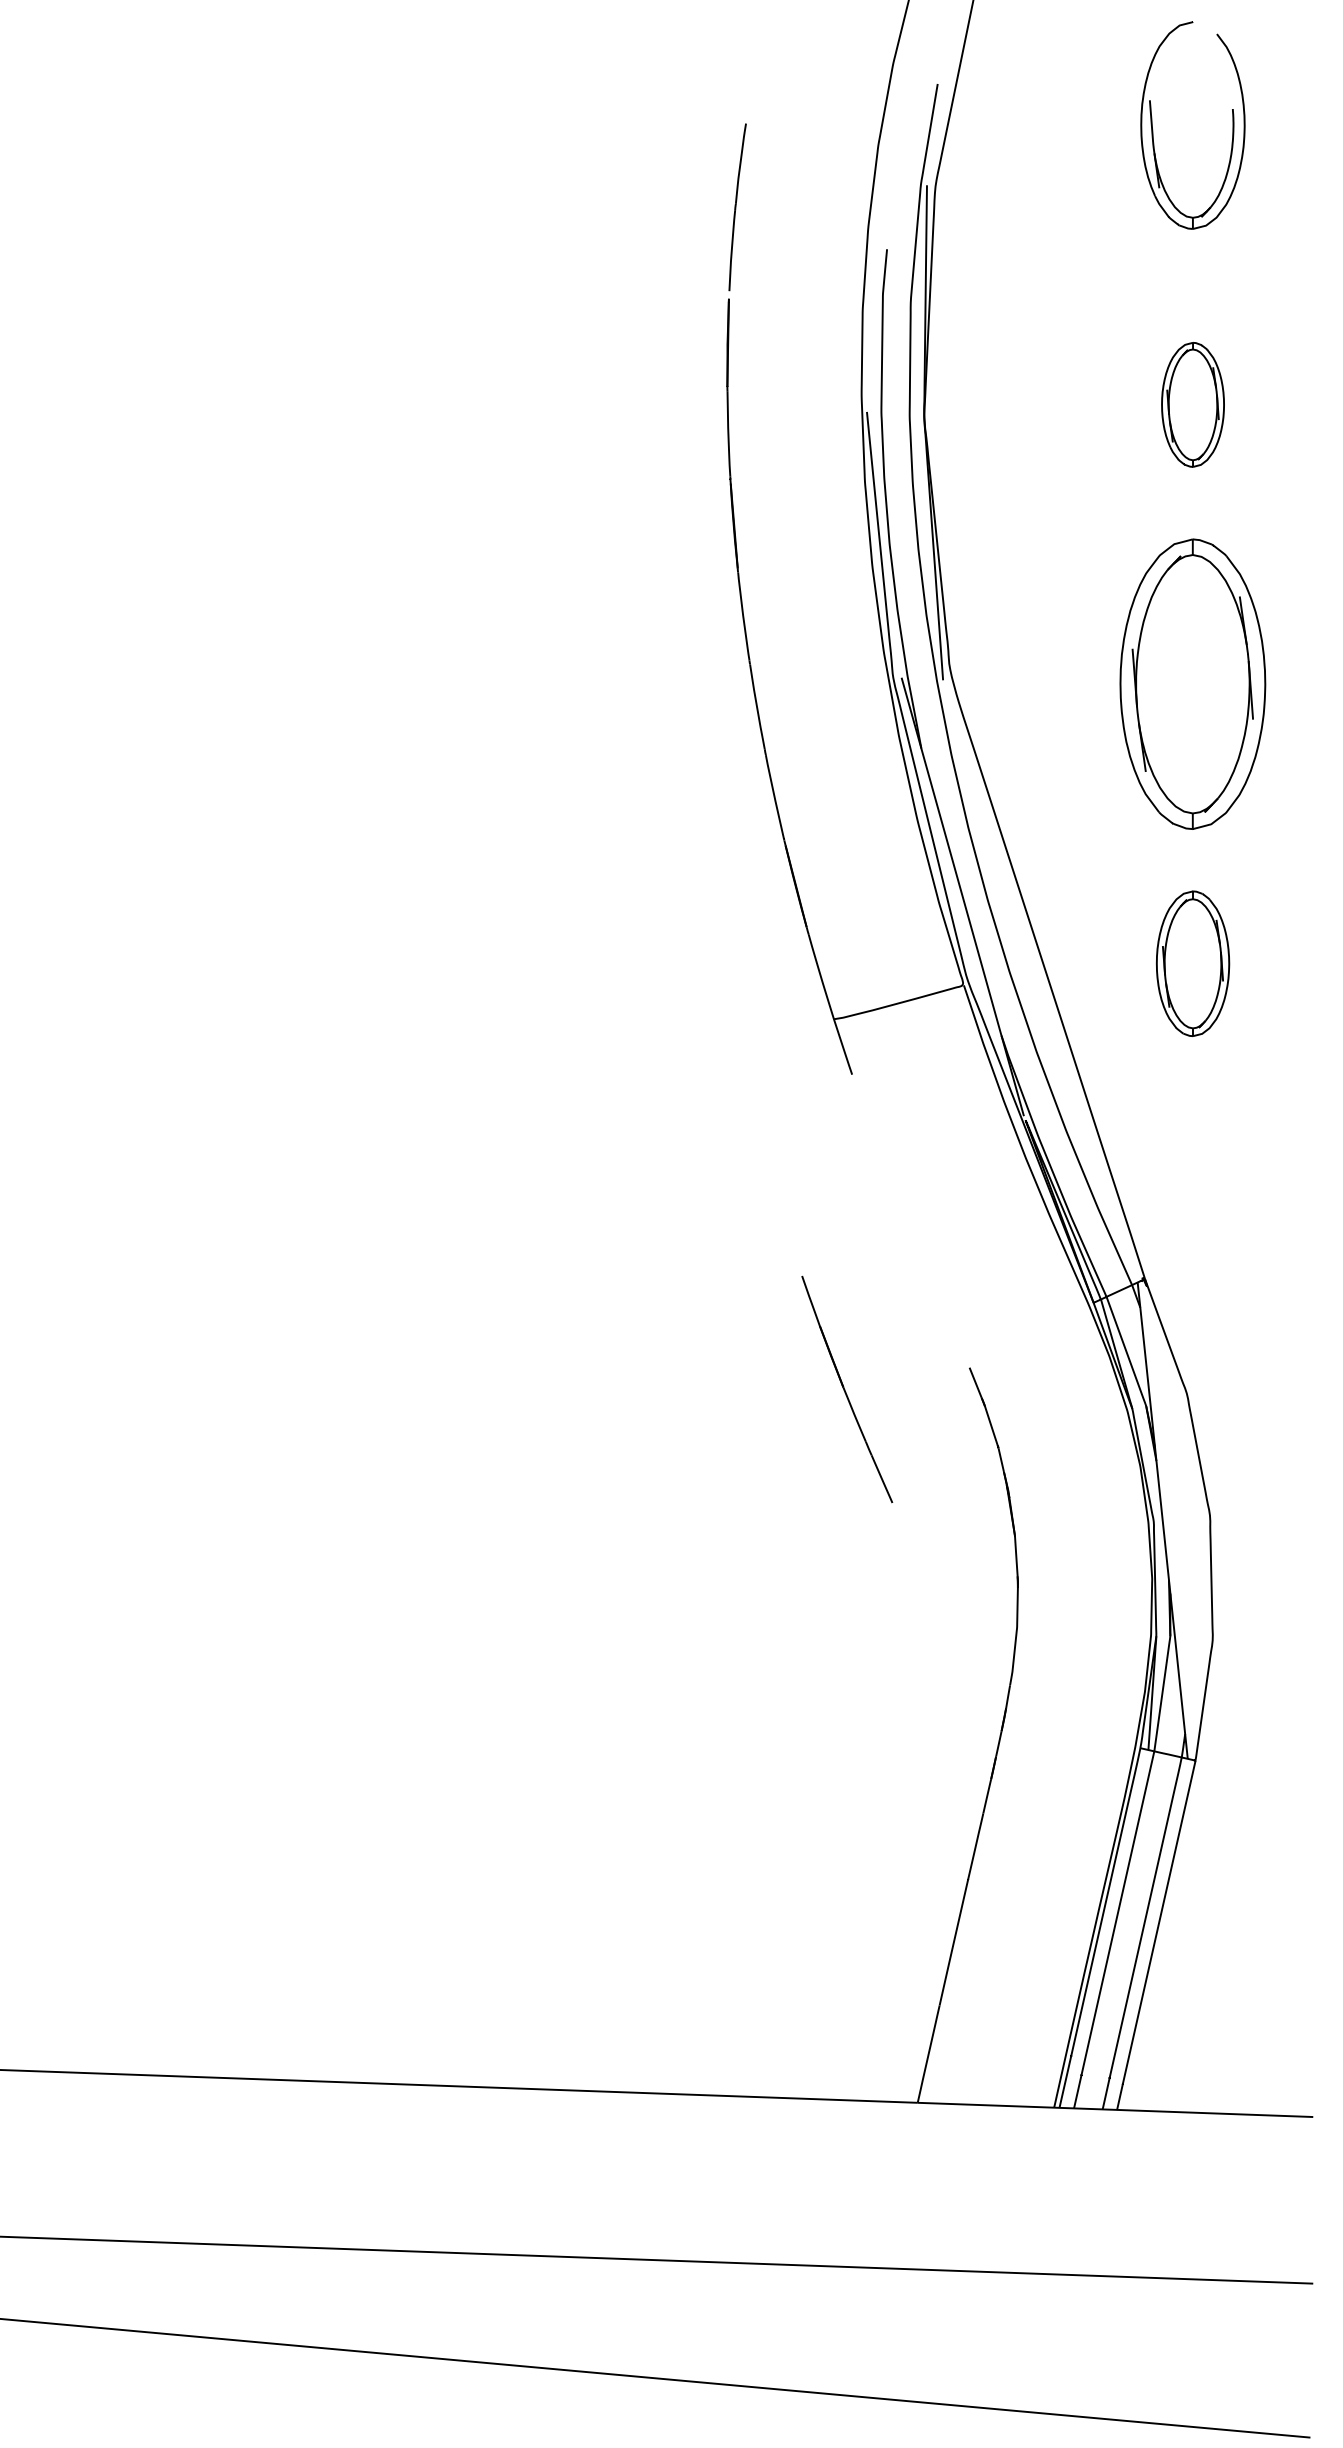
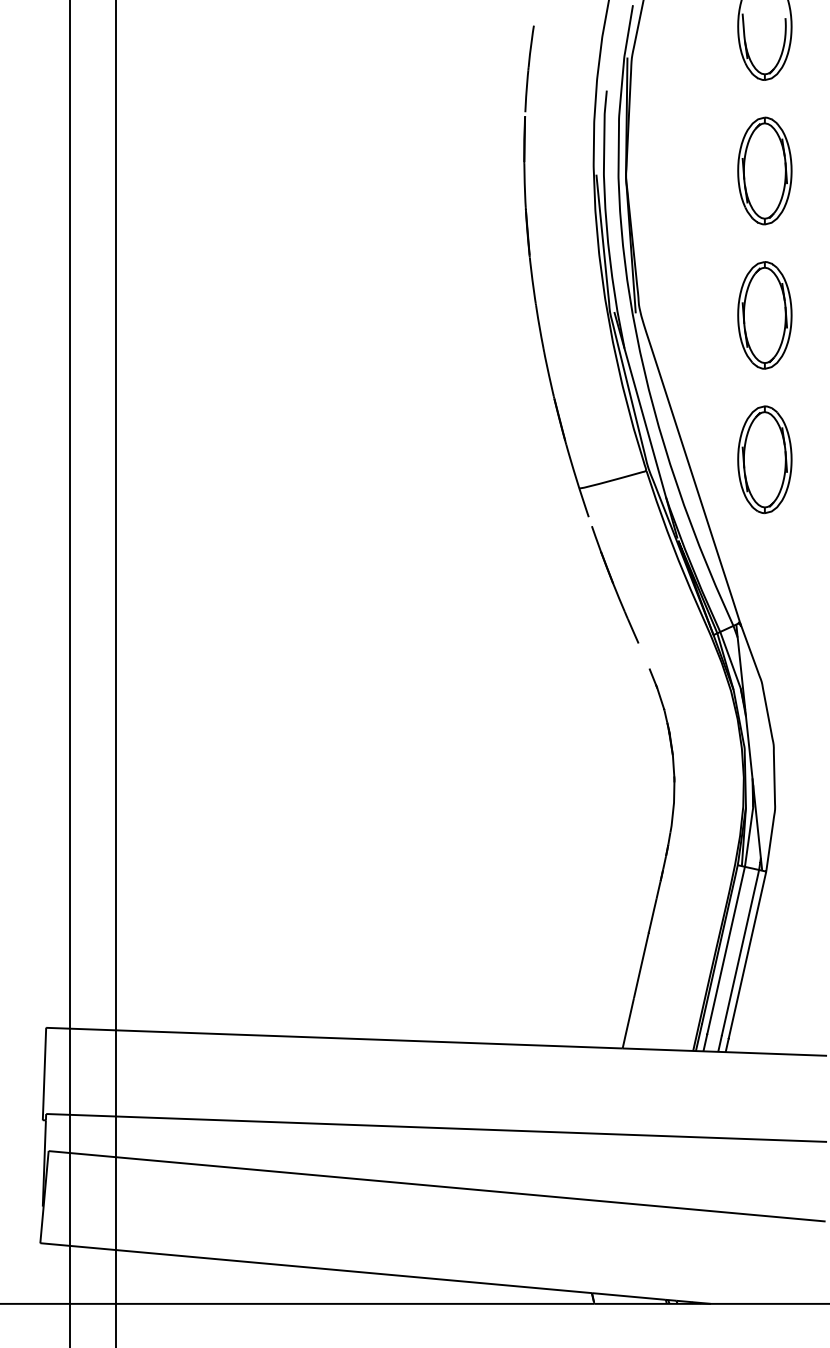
part: (1192, 403) -> (764, 170), size x1.67
part: (1192, 684) -> (764, 315), size x0.71
part: (1192, 963) -> (764, 459), size x1.43
part: (847, 1388) -> (615, 584), moved

